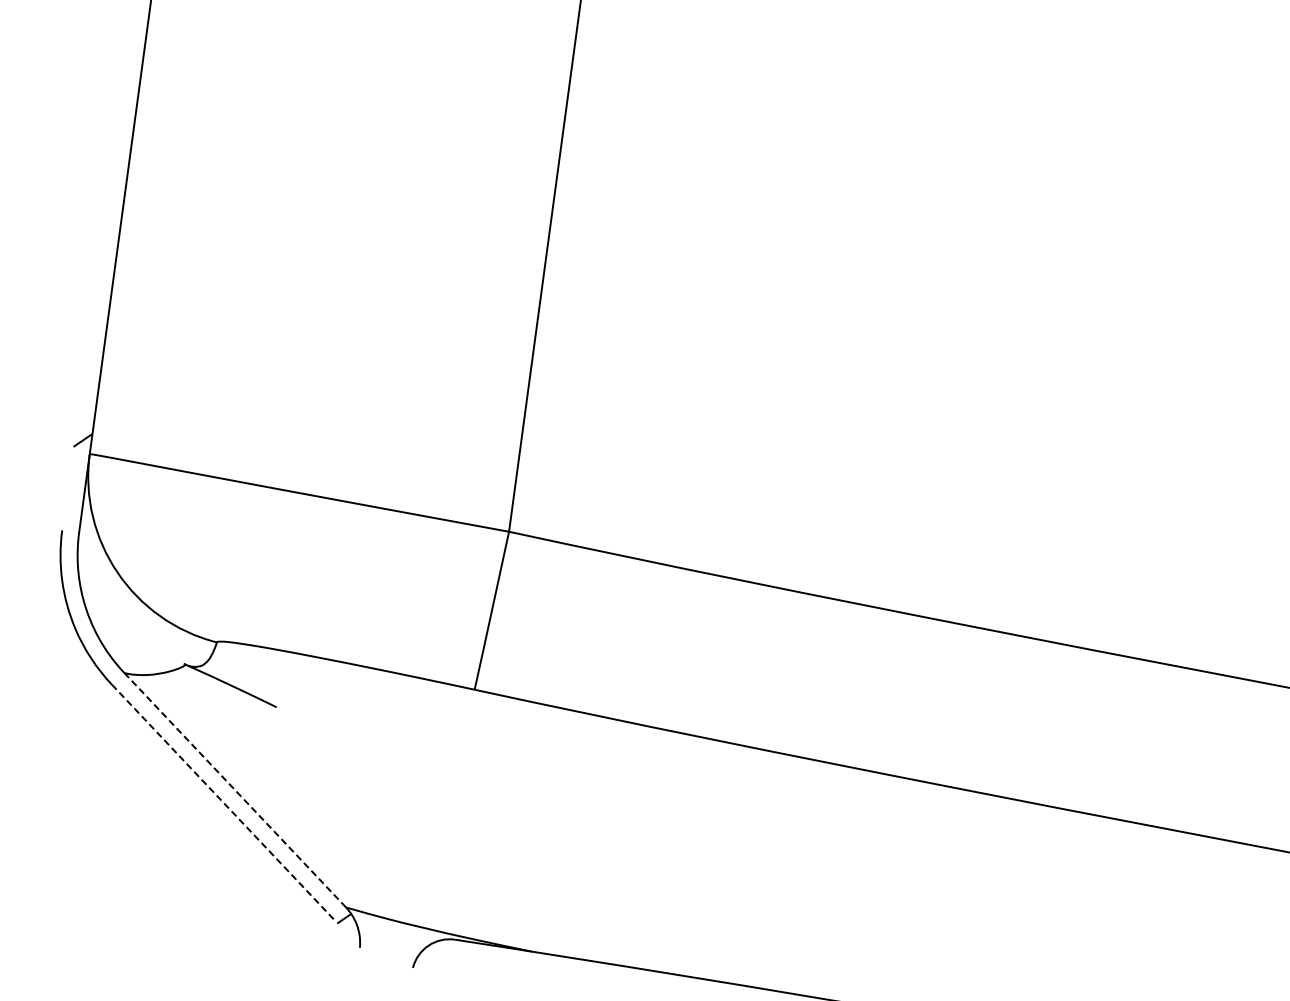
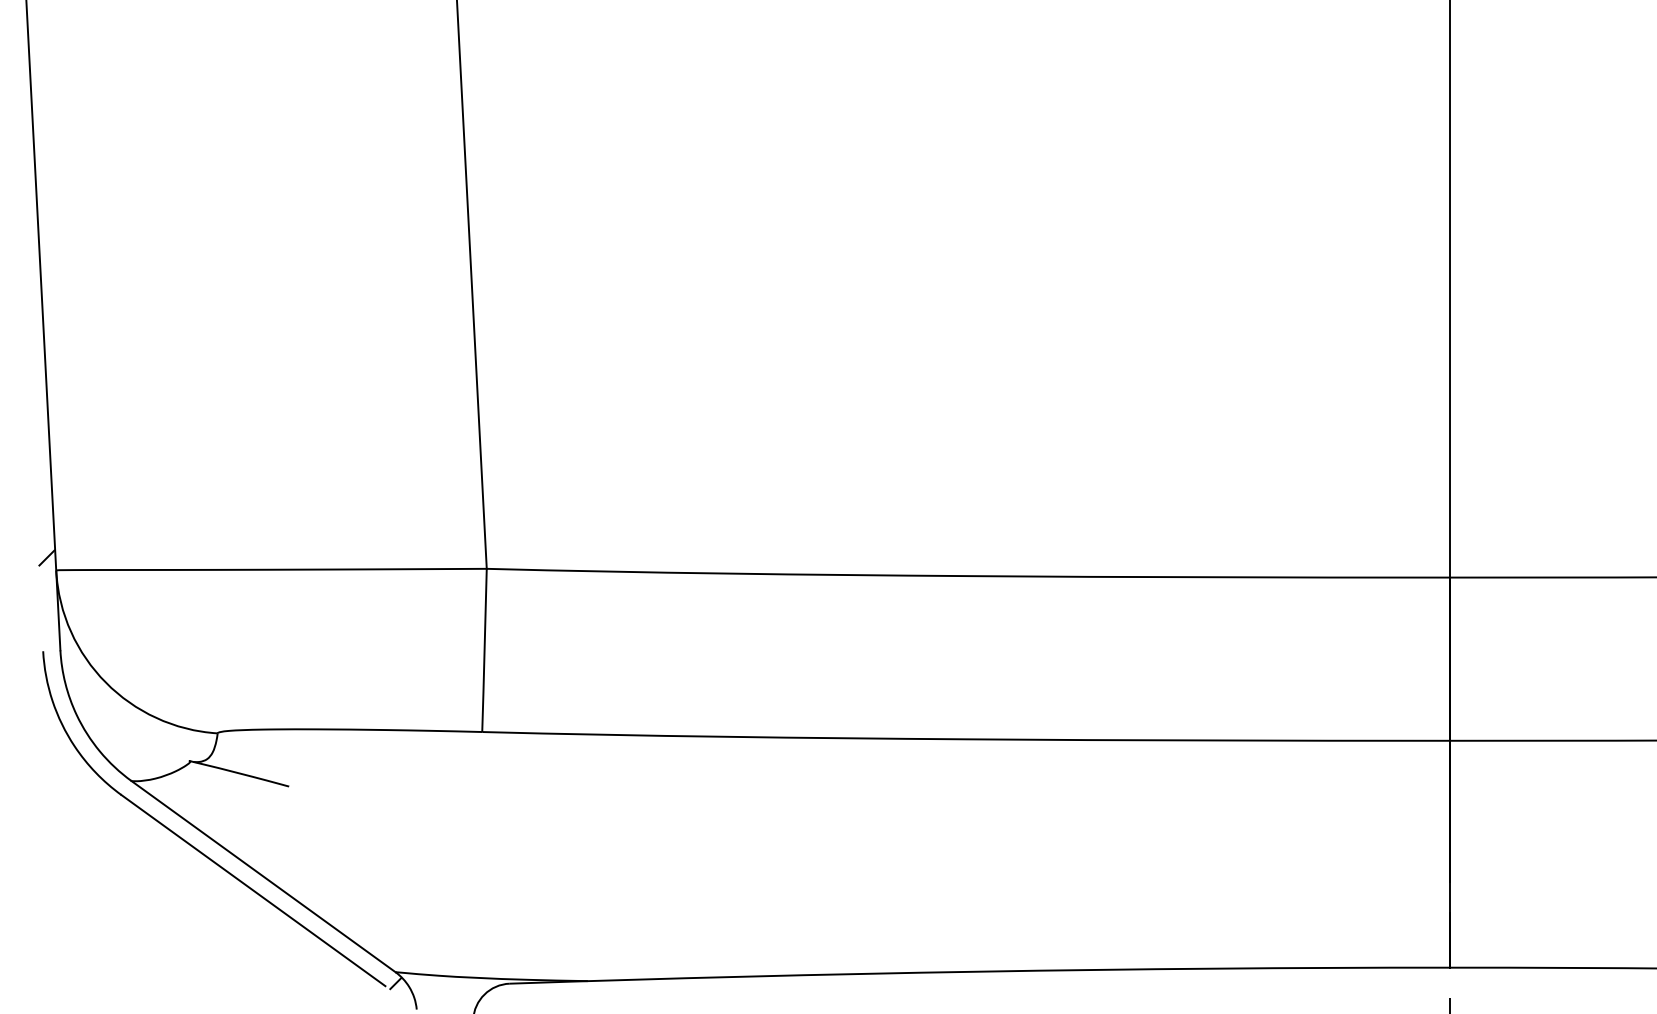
line: (235, 790) -> (263, 876), dashed -> solid
line: (222, 801) -> (253, 890), dashed -> solid

